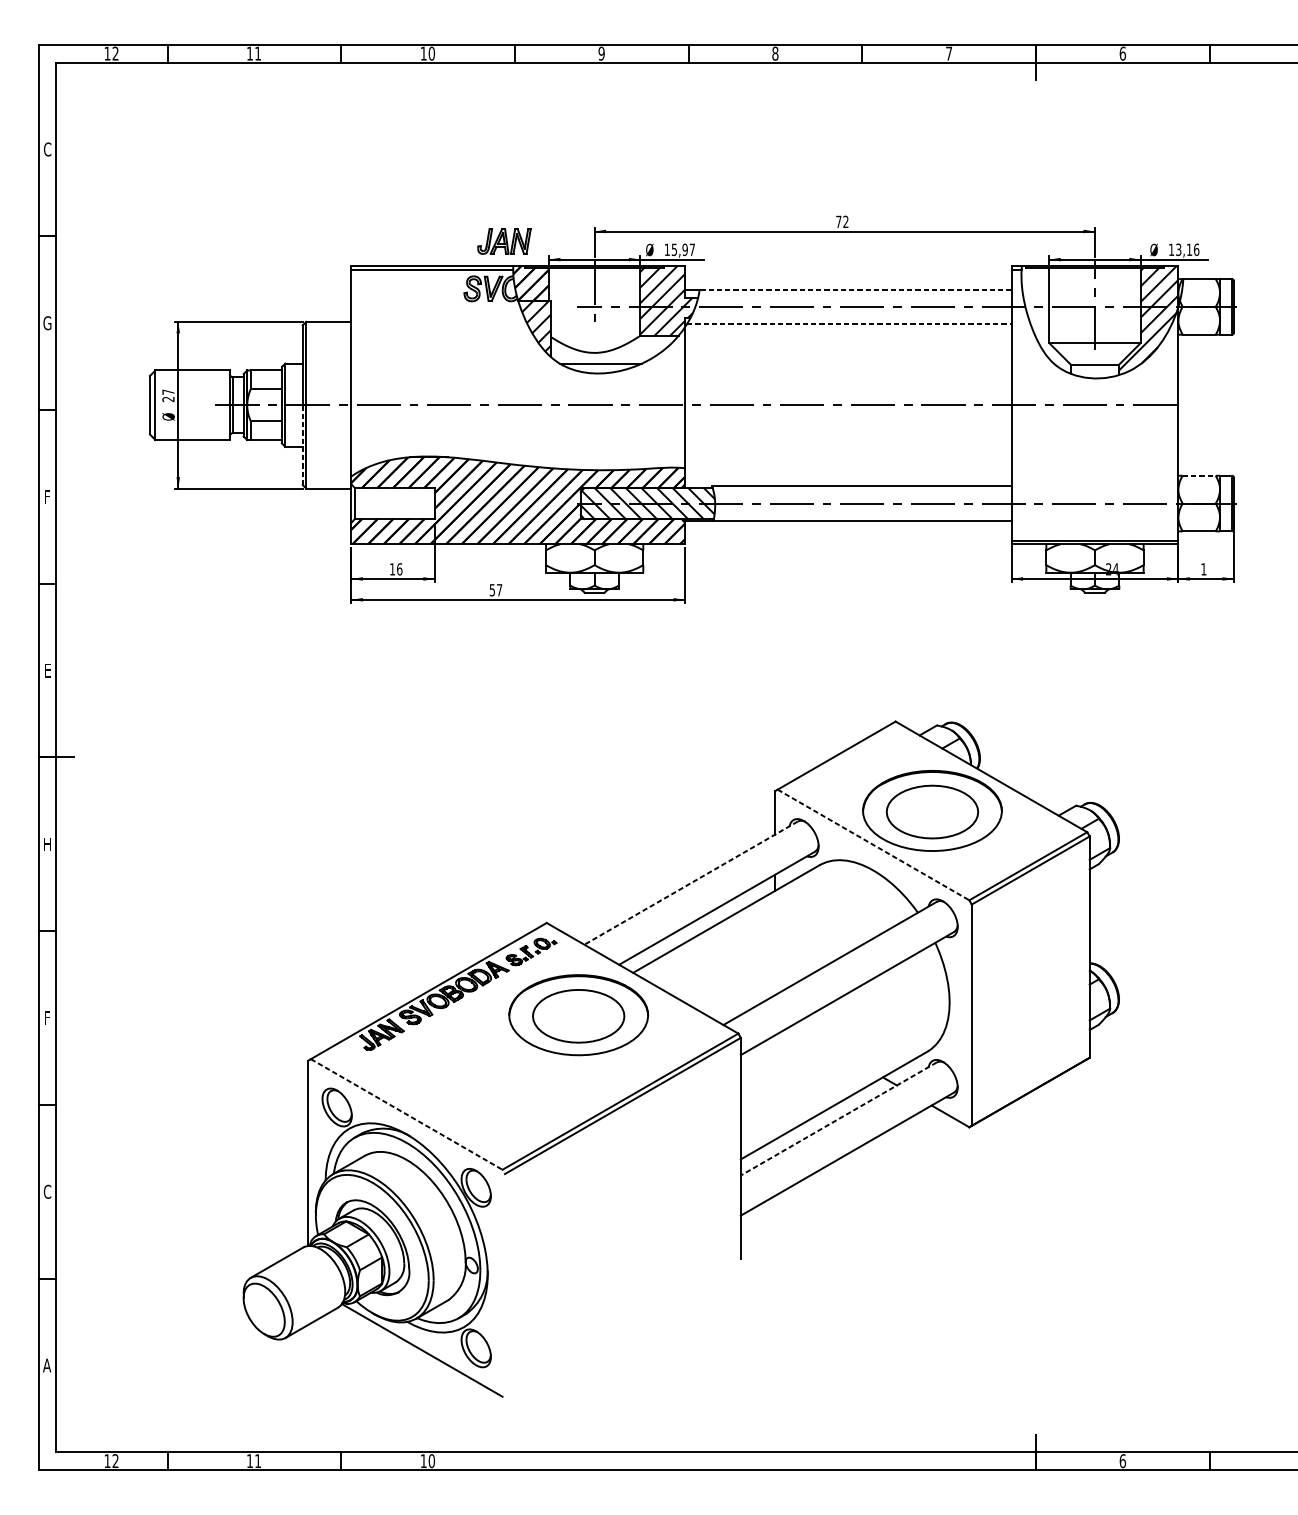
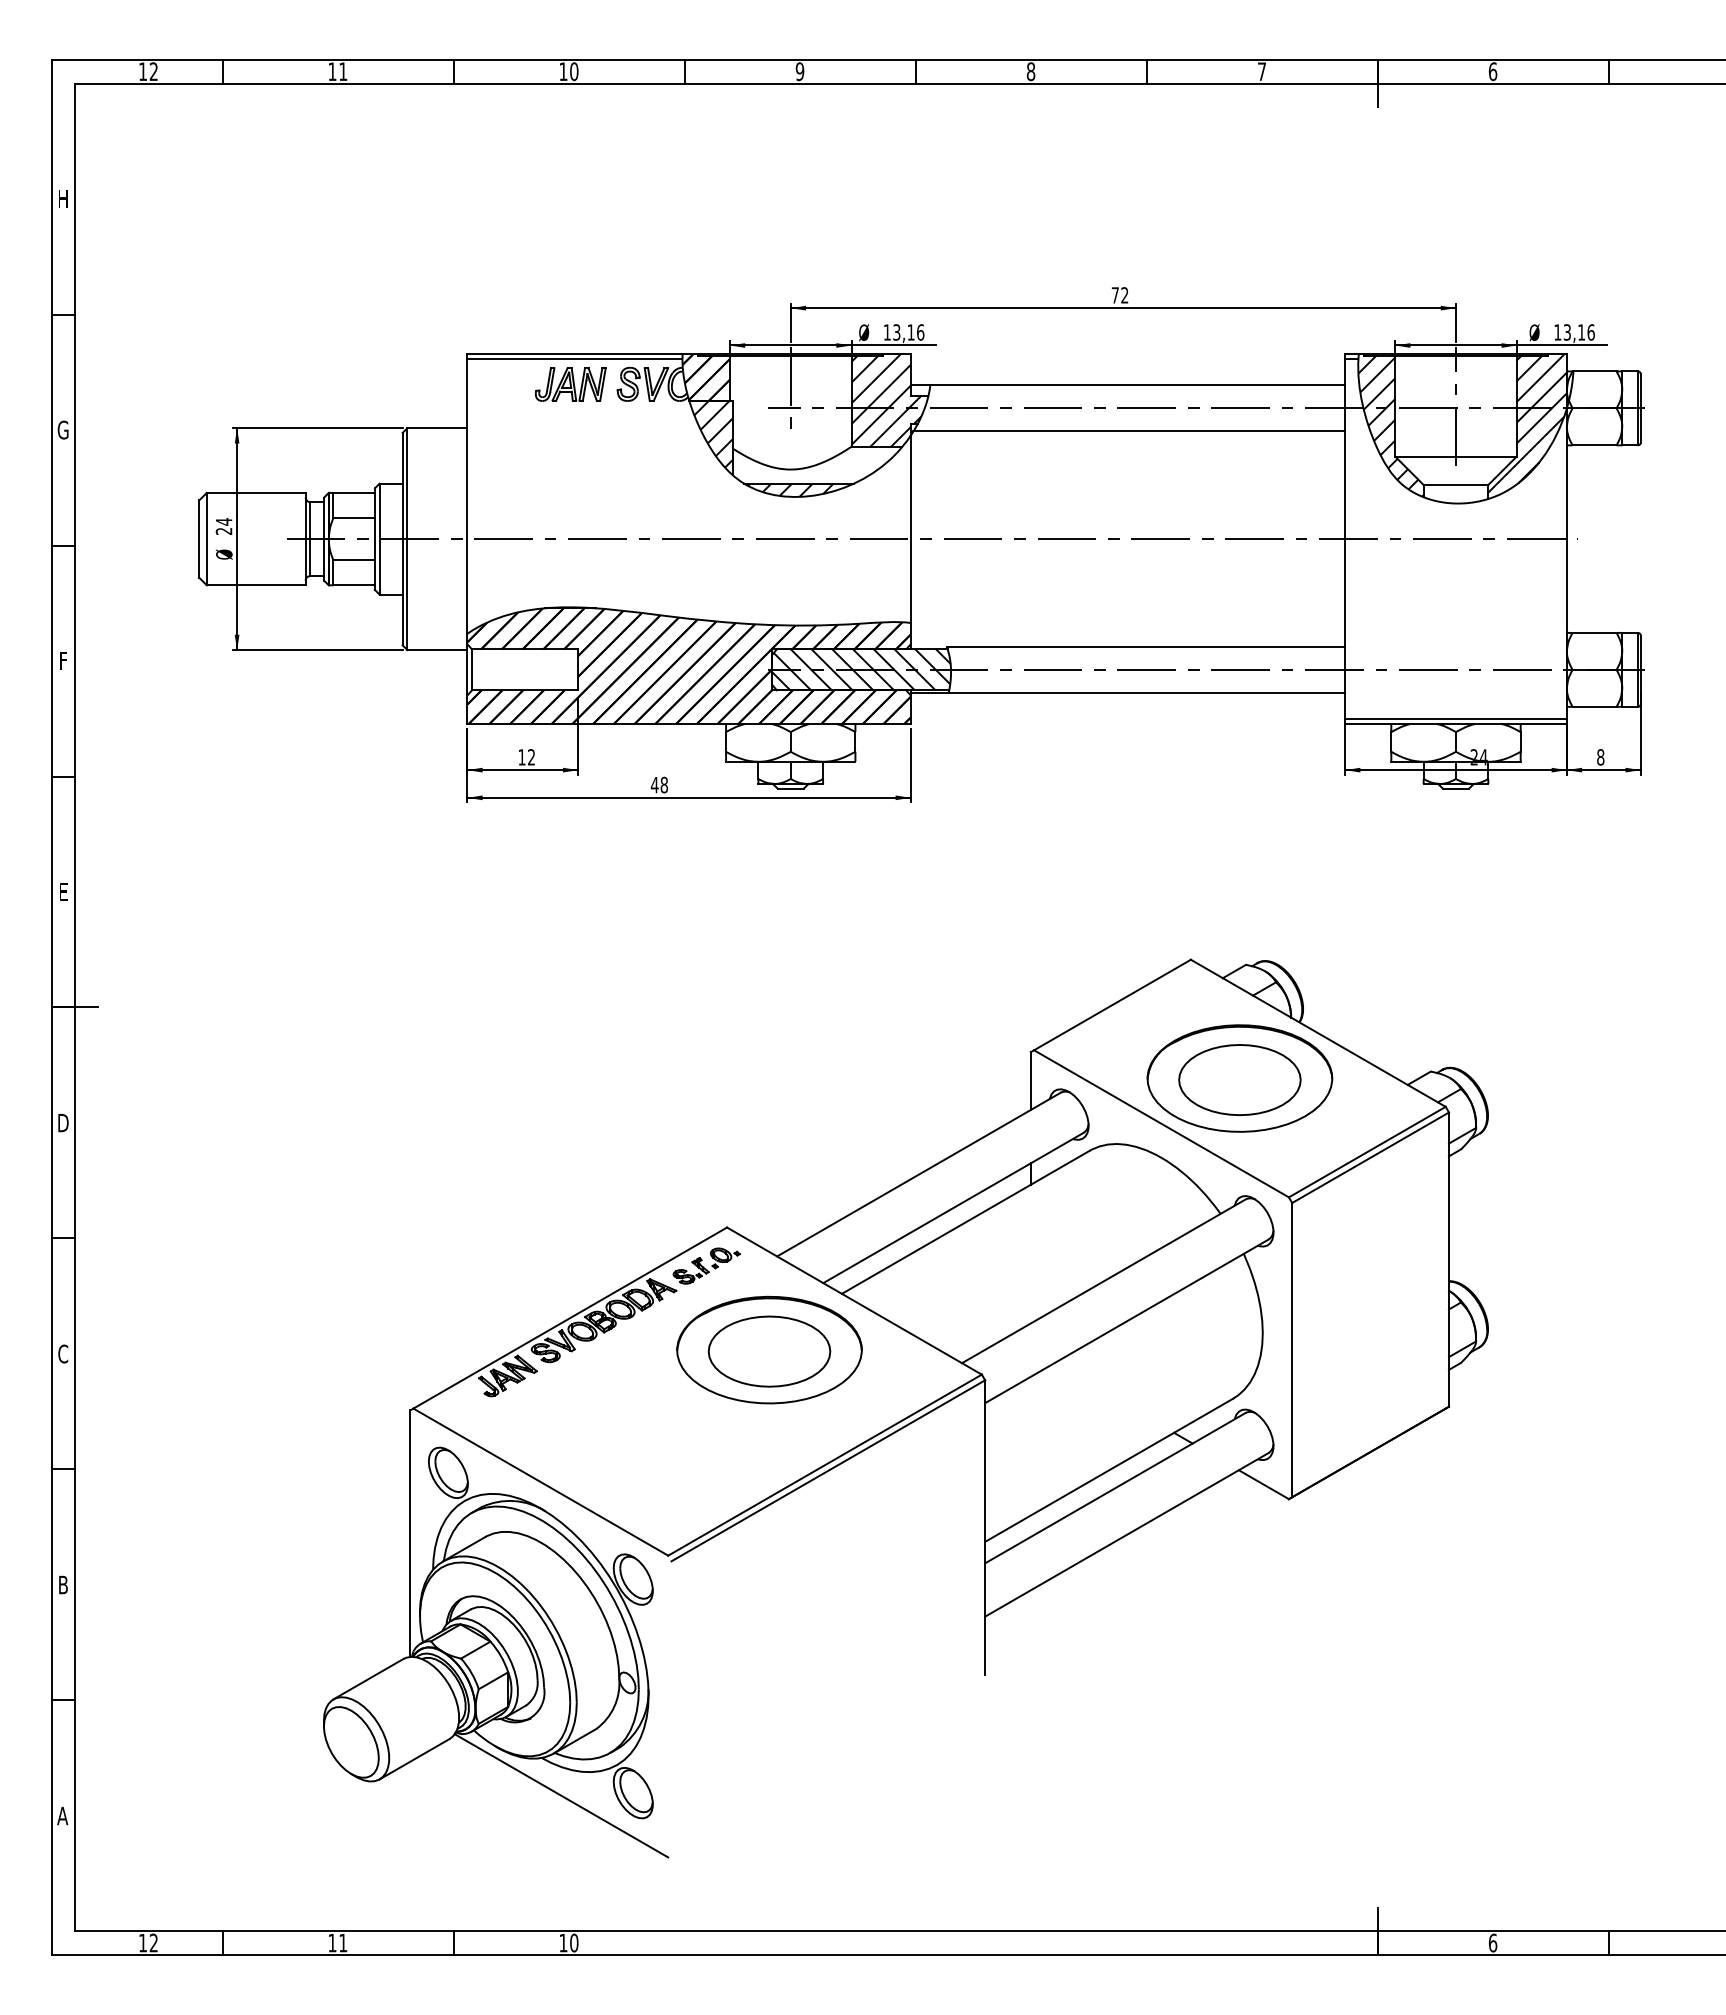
text: (47, 149) -> (63, 198), C -> H
part: (504, 241) -> (570, 384), moved
text: (683, 249) -> (908, 332), 15,97 -> 13,16
line: (855, 289) -> (1137, 385), dashed -> solid
hatch: (1045, 320) -> (1390, 426), added
line: (849, 324) -> (1129, 431), dashed -> solid
hatch: (594, 367) -> (790, 489), added
text: (168, 391) -> (224, 521), 27 -> 24
line: (302, 444) -> (402, 591), dashed -> solid
line: (1199, 475) -> (1594, 632), dashed -> solid
text: (399, 569) -> (531, 757), 16 -> 12
text: (1203, 569) -> (1600, 757), 1 -> 8
text: (495, 589) -> (659, 784), 57 -> 48
text: (47, 843) -> (63, 1122), H -> D
line: (873, 845) -> (1161, 1124), dashed -> solid
line: (690, 883) -> (918, 1174), dashed -> solid
text: (47, 1017) -> (63, 1353), F -> C
line: (407, 1114) -> (541, 1482), dashed -> solid
line: (838, 1119) -> (1114, 1488), dashed -> solid
text: (47, 1191) -> (63, 1584), C -> B

